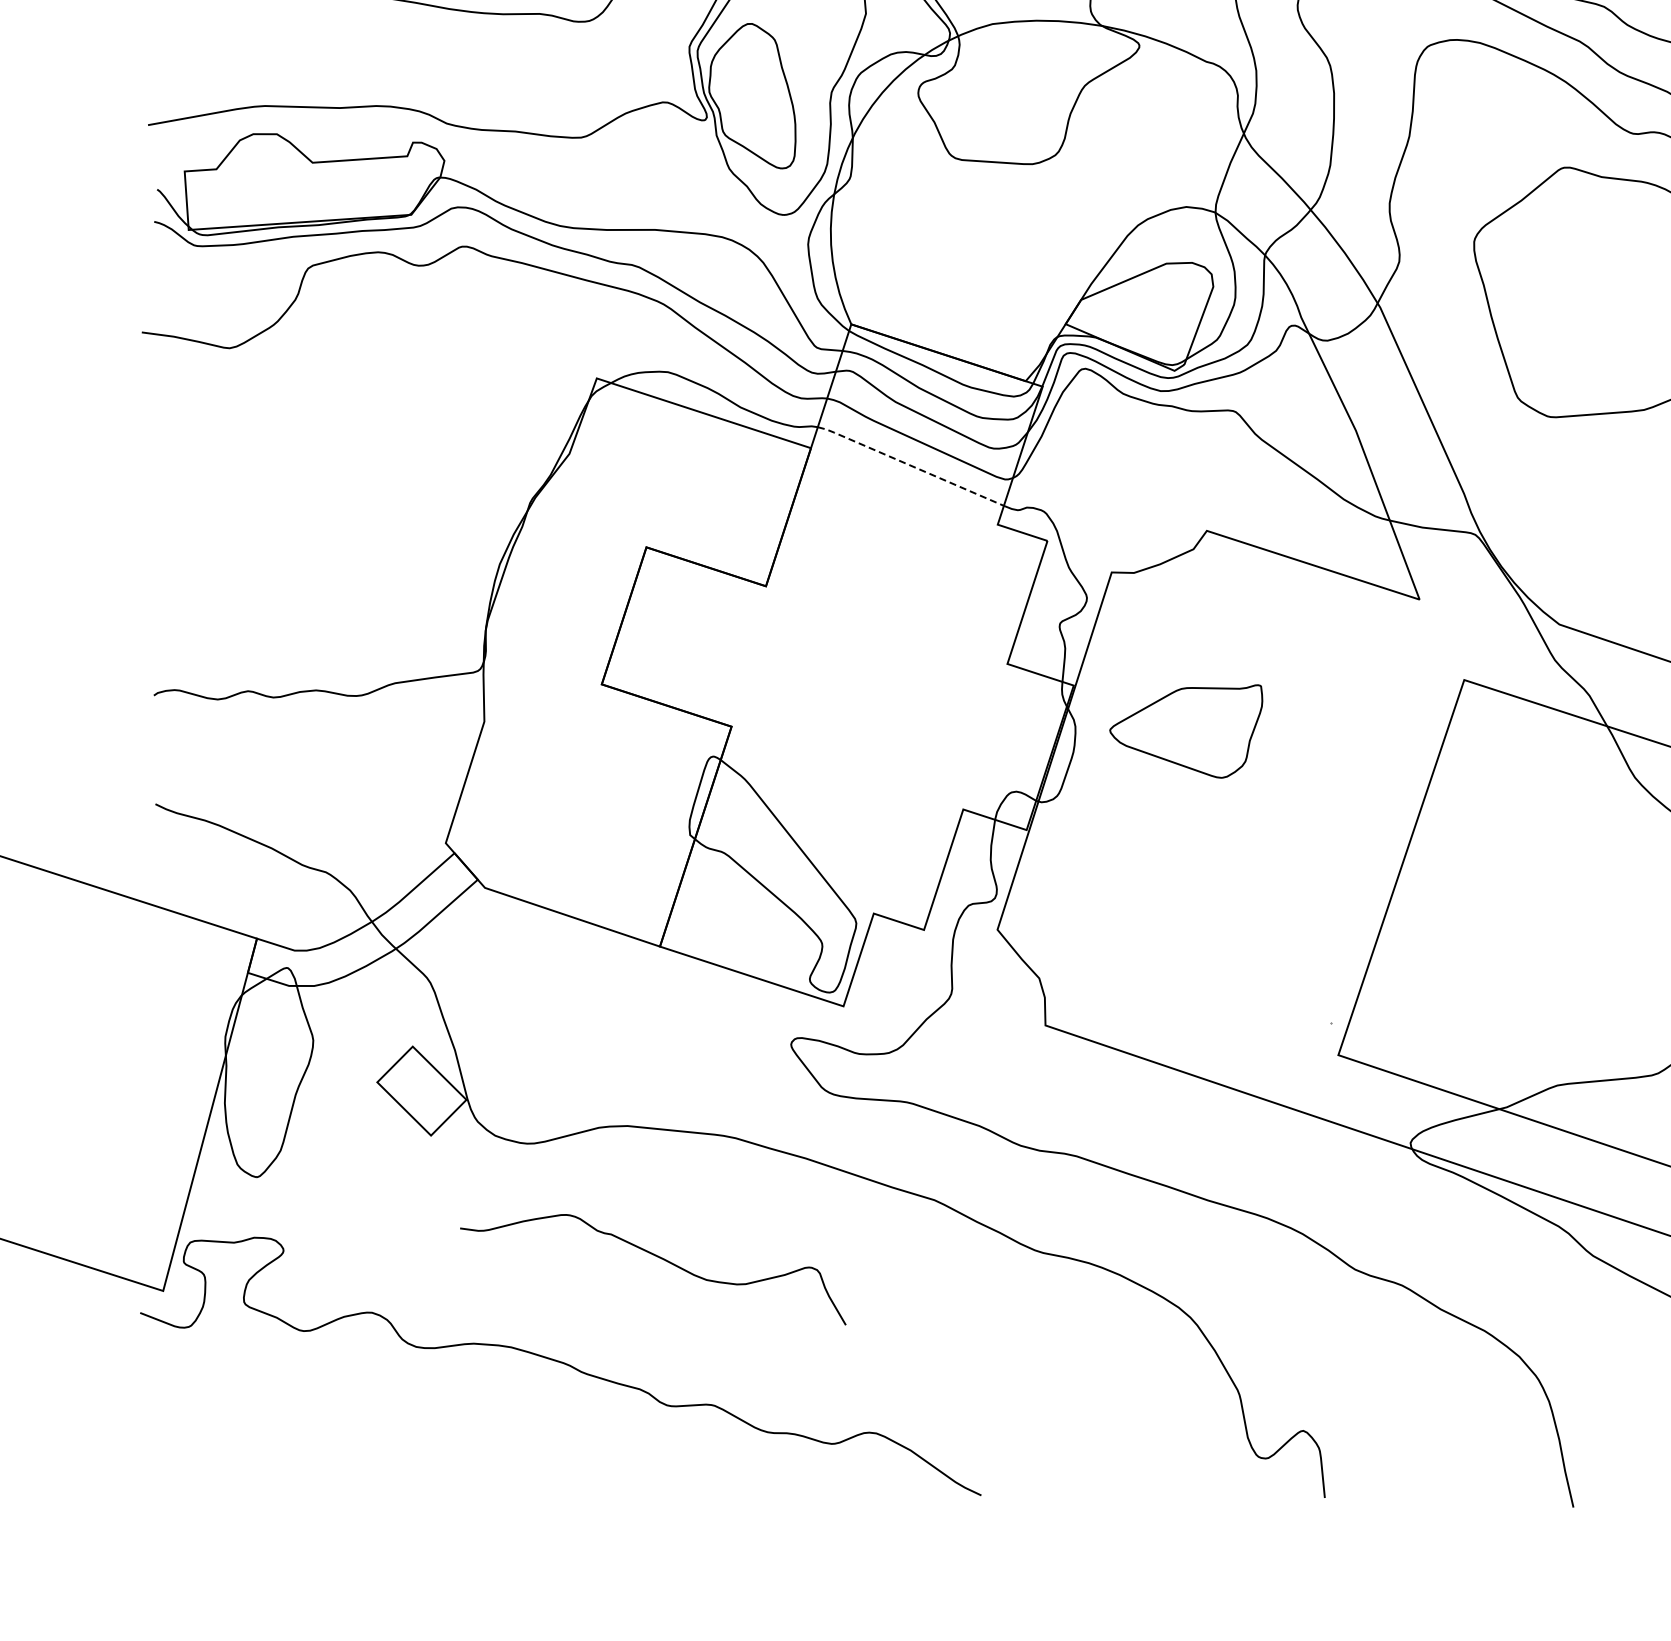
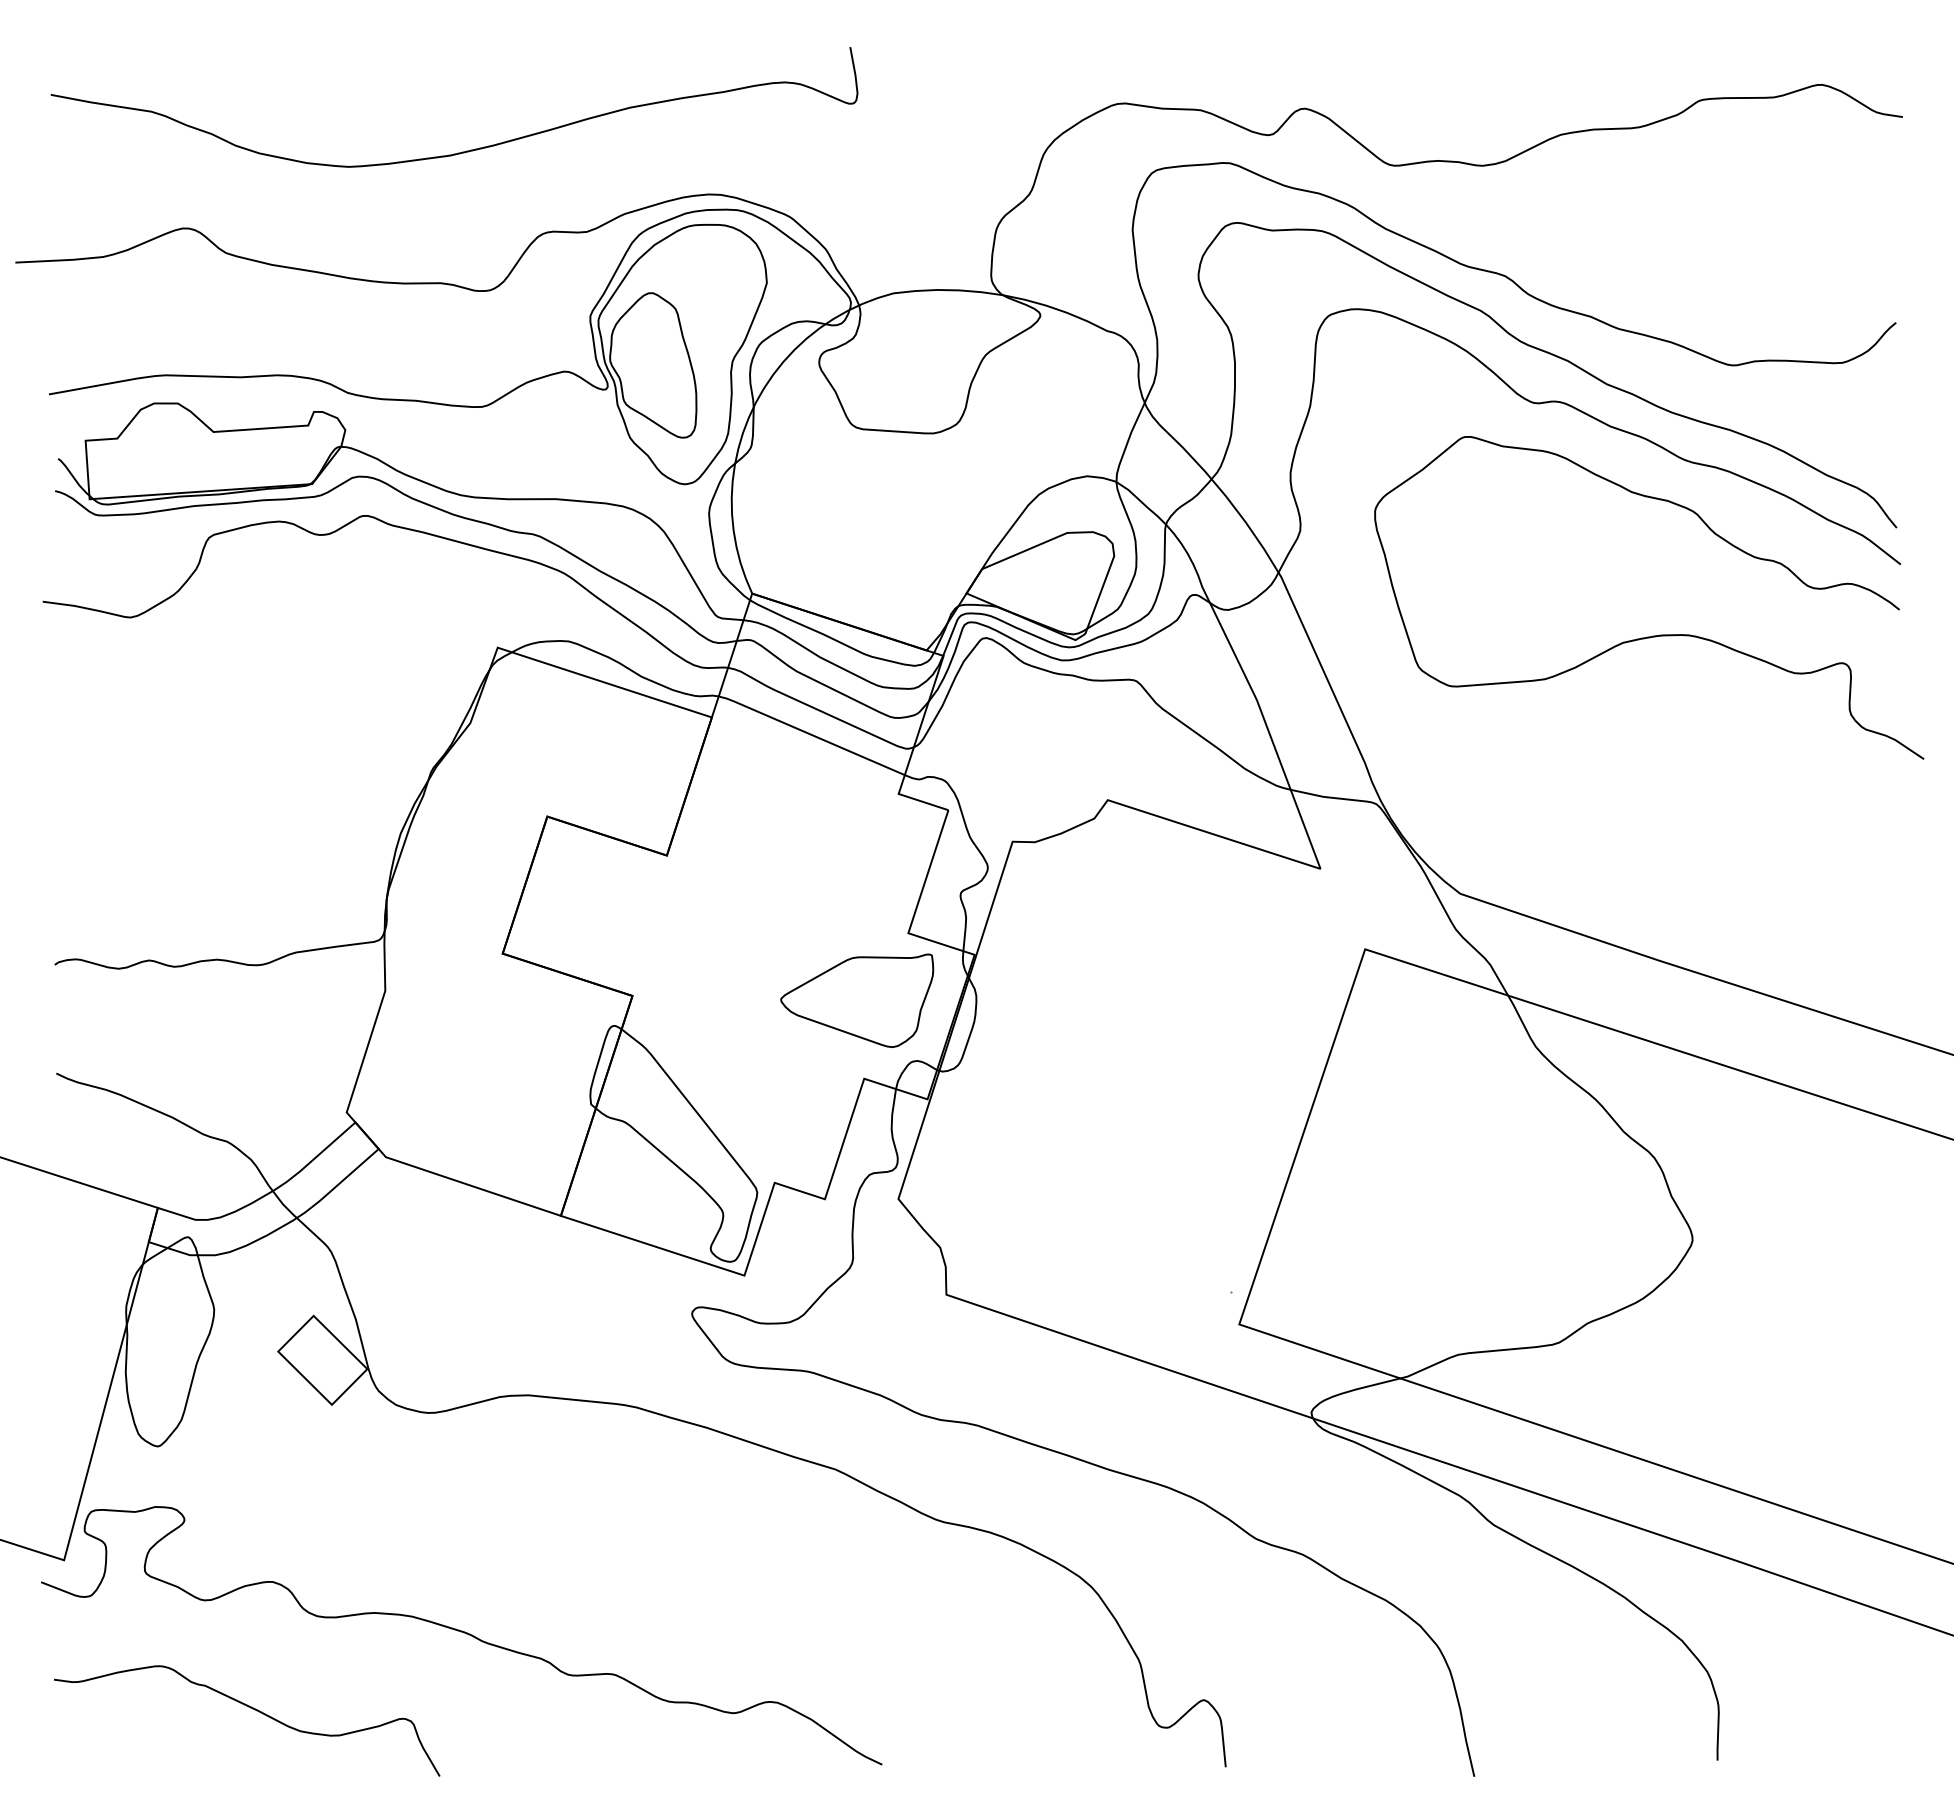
line: (910, 465) -> (811, 734), dashed -> solid
part: (1186, 731) -> (857, 1000), moved
curve: (658, 1258) -> (252, 1709), moved

